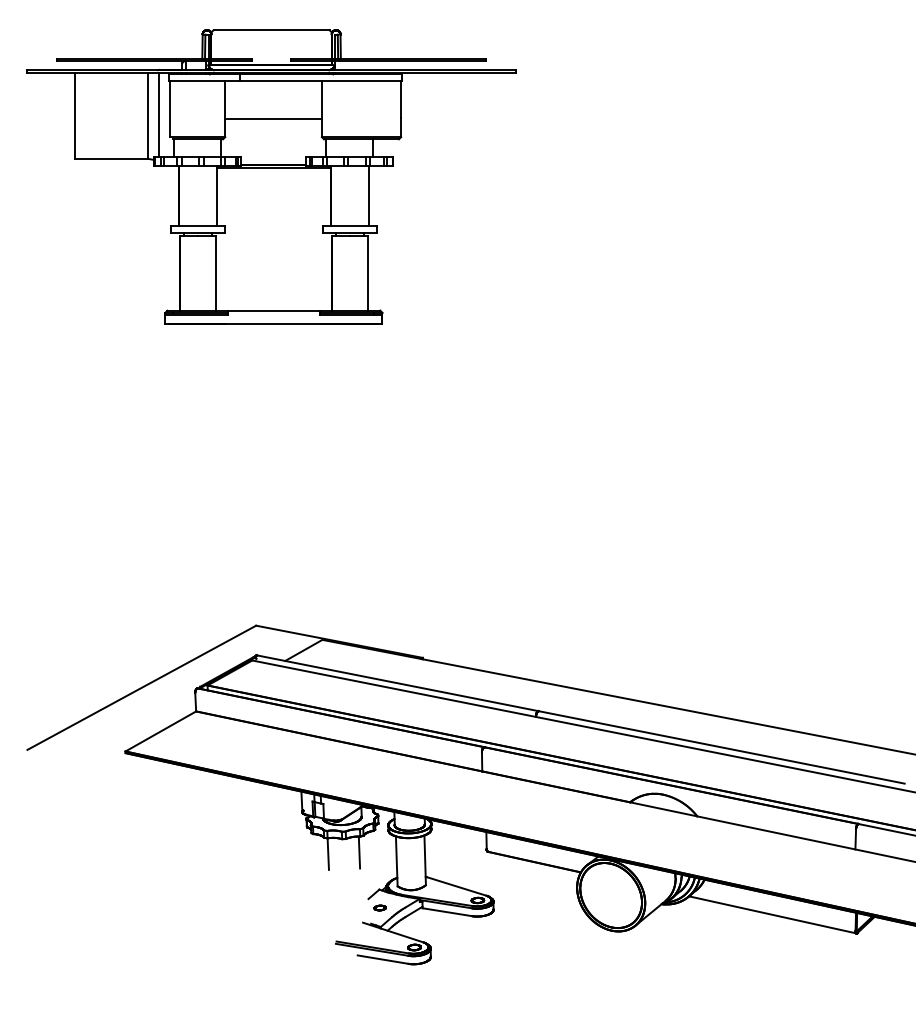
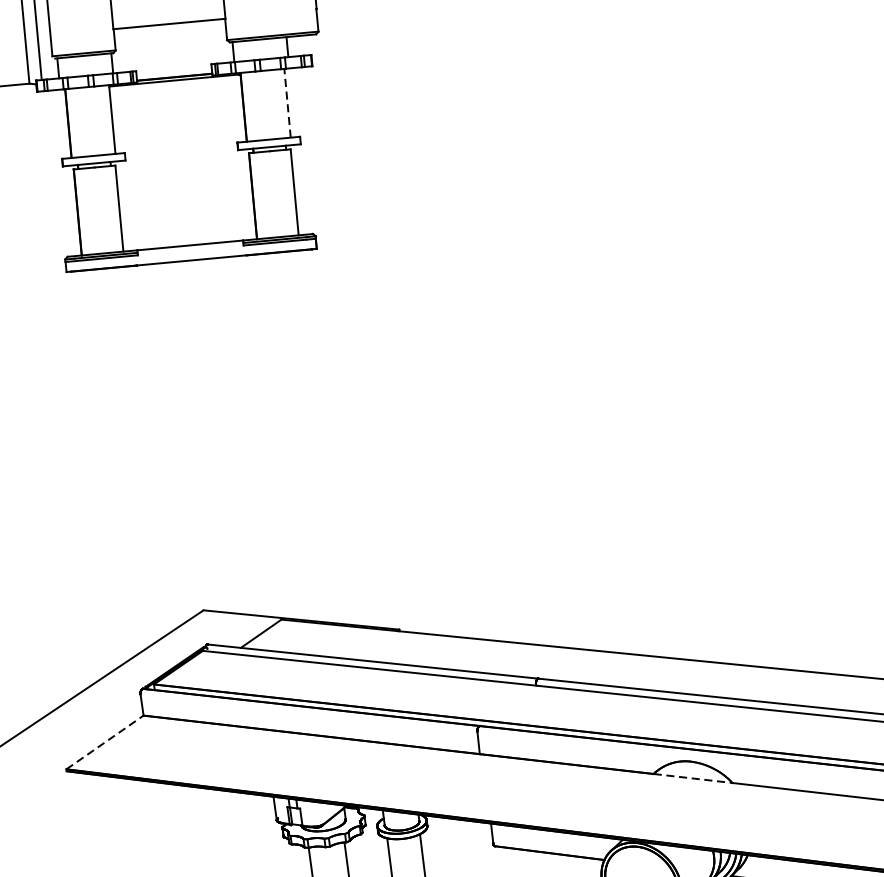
line: (368, 196) -> (287, 103), solid -> dashed
line: (160, 731) -> (104, 742), solid -> dashed
line: (664, 809) -> (693, 778), solid -> dashed

